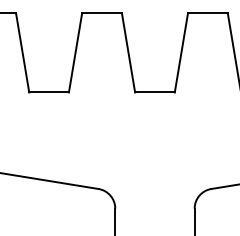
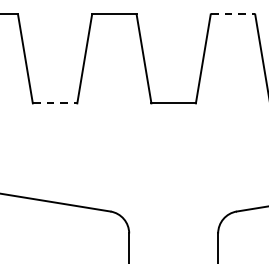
line: (207, 13) -> (232, 14), solid -> dashed
line: (49, 92) -> (55, 103), solid -> dashed

